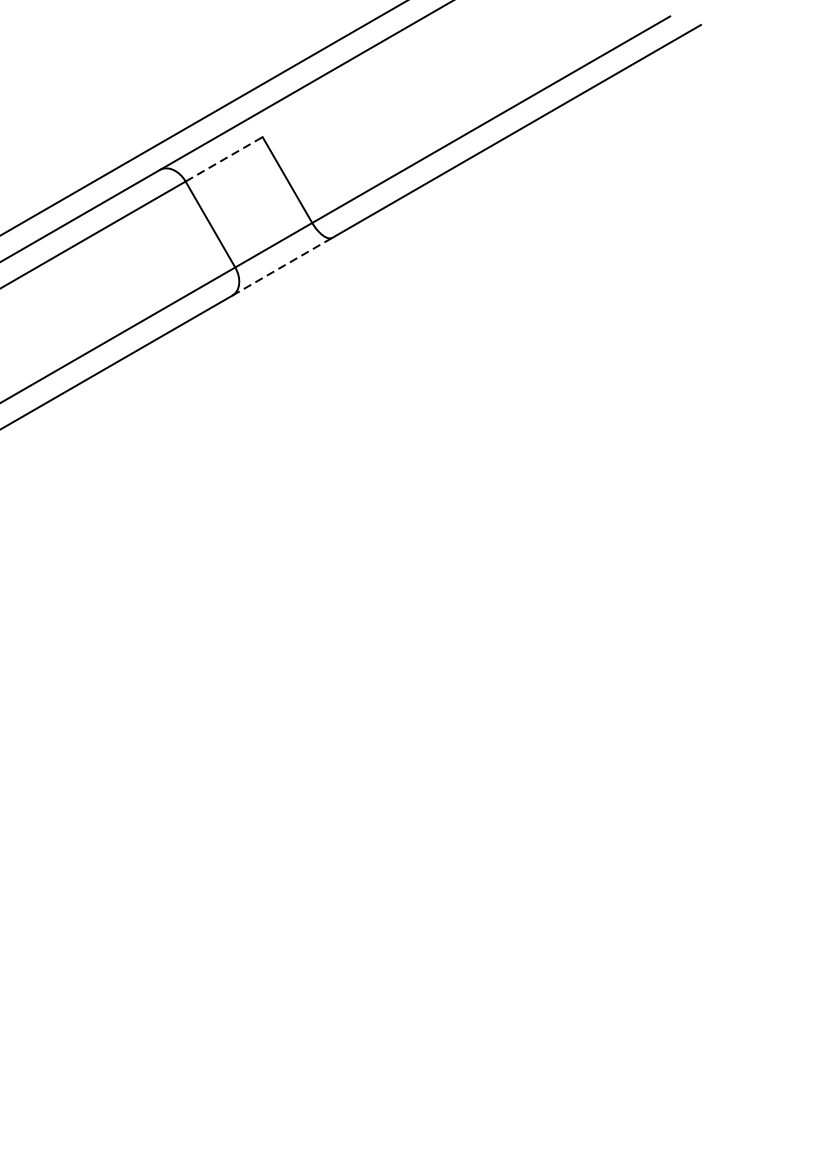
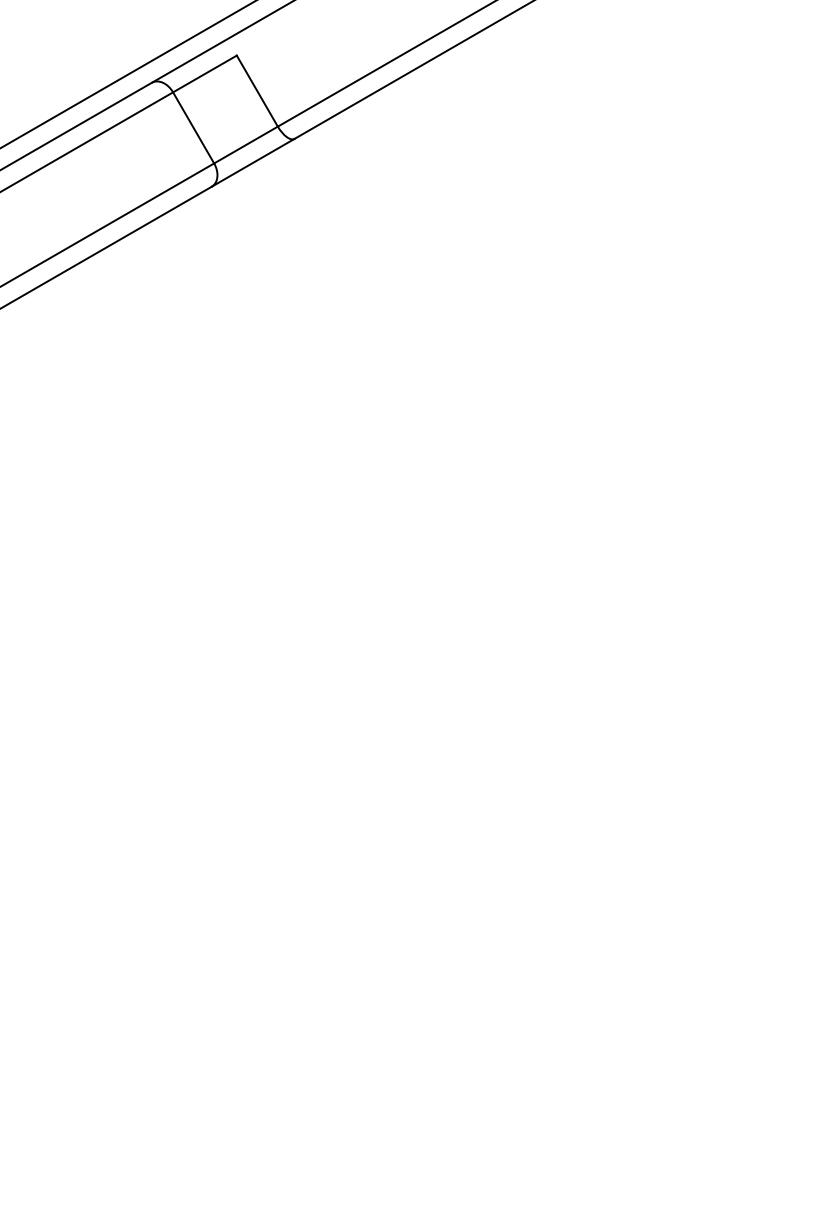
line: (223, 158) -> (204, 73), dashed -> solid
line: (282, 266) -> (253, 162), dashed -> solid

